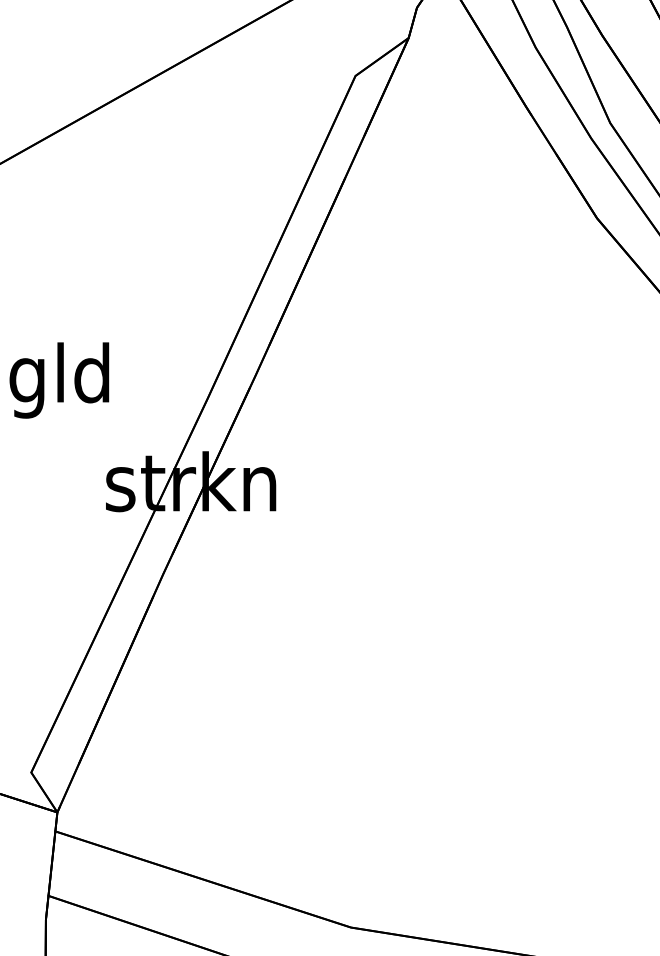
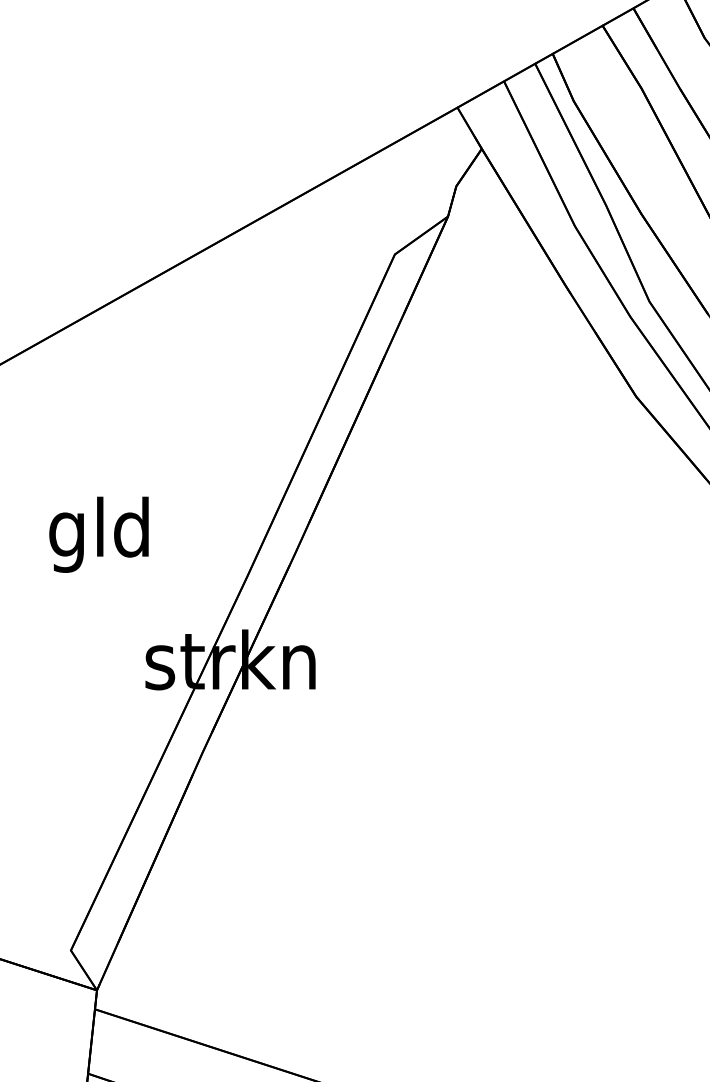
text: (58, 380) -> (98, 534), moved

